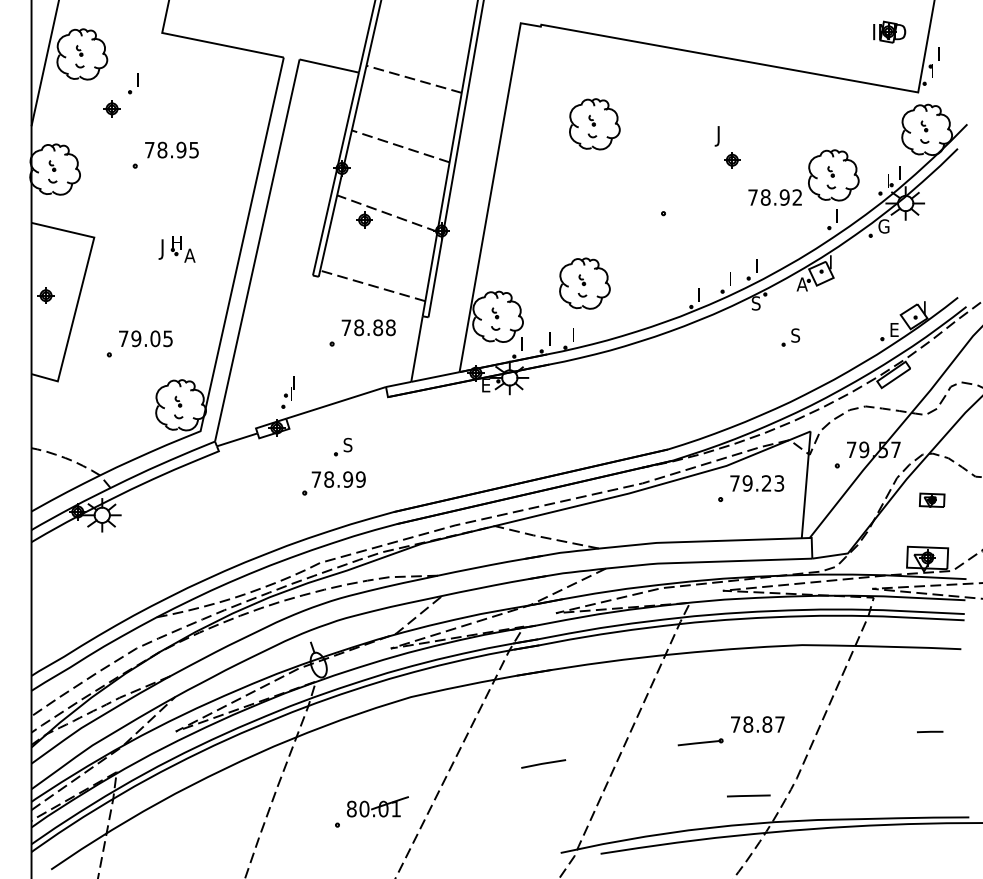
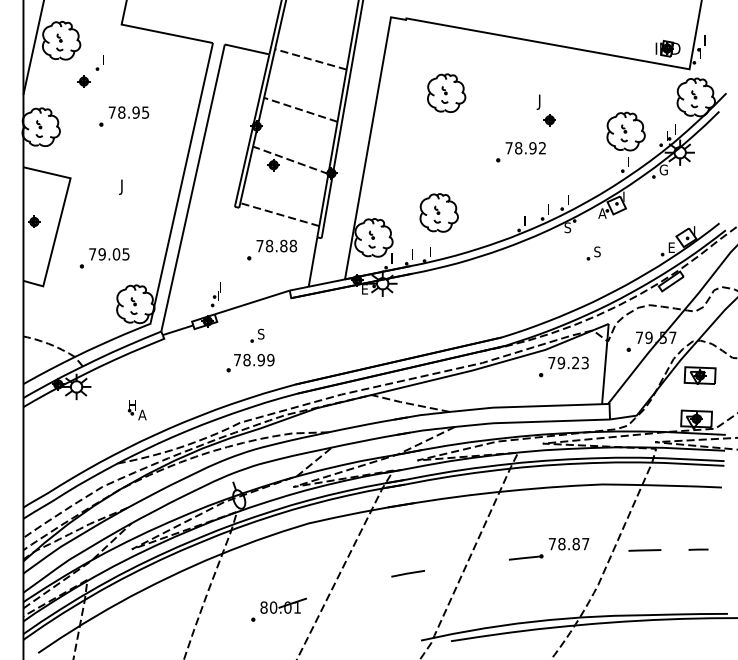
part: (889, 31) -> (667, 48), moved
text: (774, 197) -> (525, 148), moved
part: (182, 249) -> (136, 410), moved
part: (931, 500) -> (699, 375), size x1.67
line: (748, 795) -> (644, 550), moved

